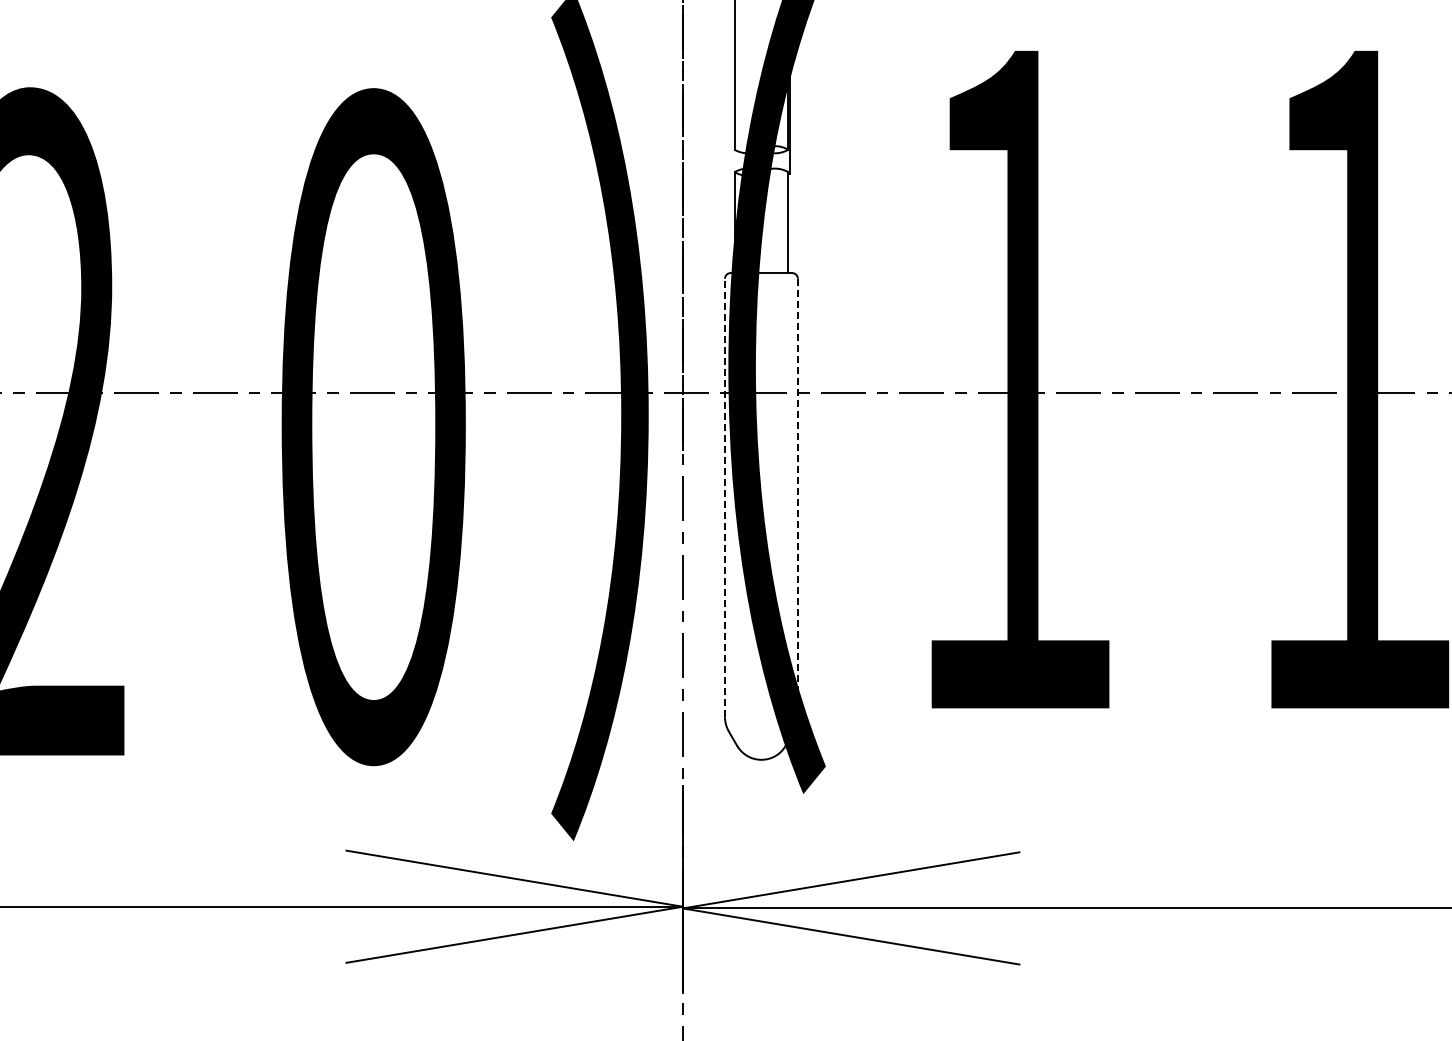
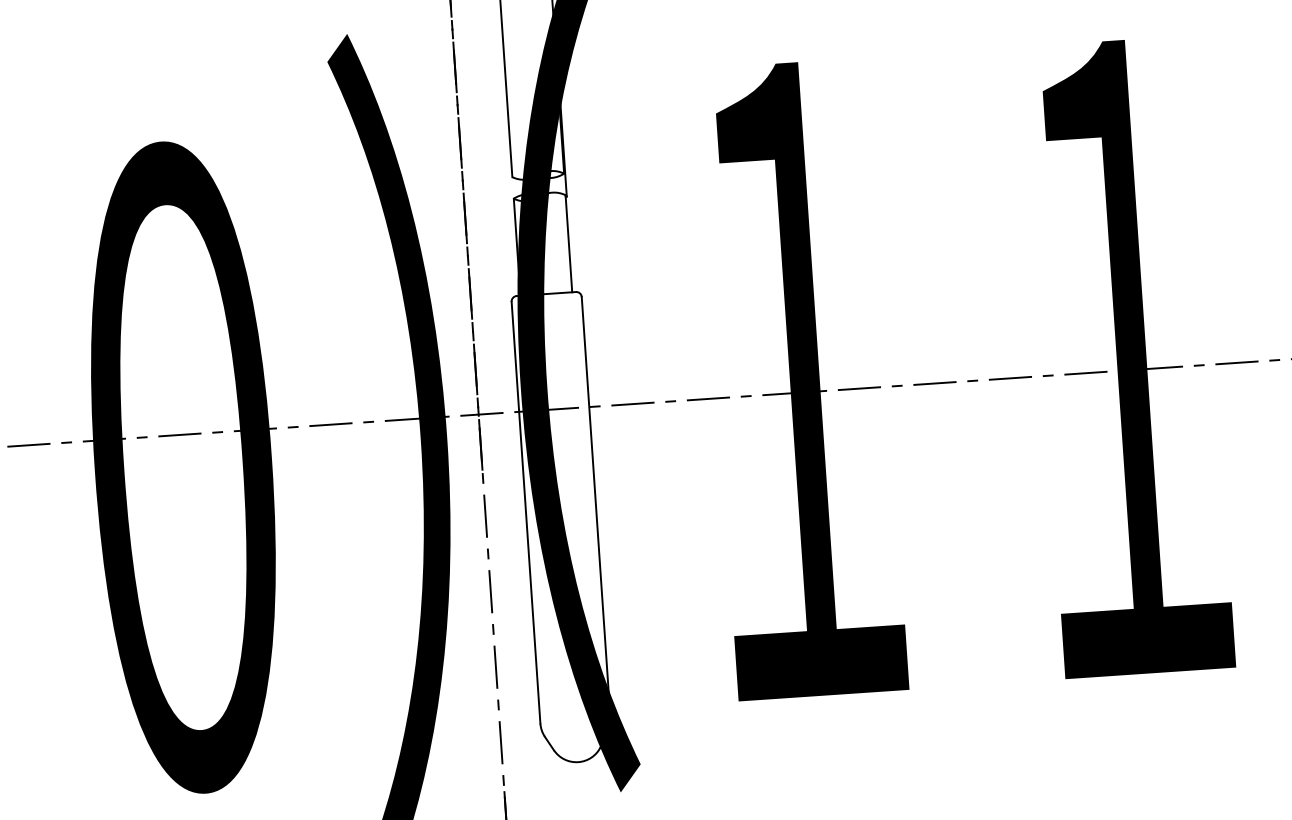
line: (725, 497) -> (526, 512), dashed -> solid
line: (797, 498) -> (595, 508), dashed -> solid

